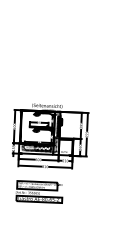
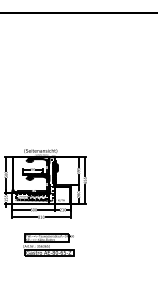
part: (38, 191) -> (48, 244), moved

